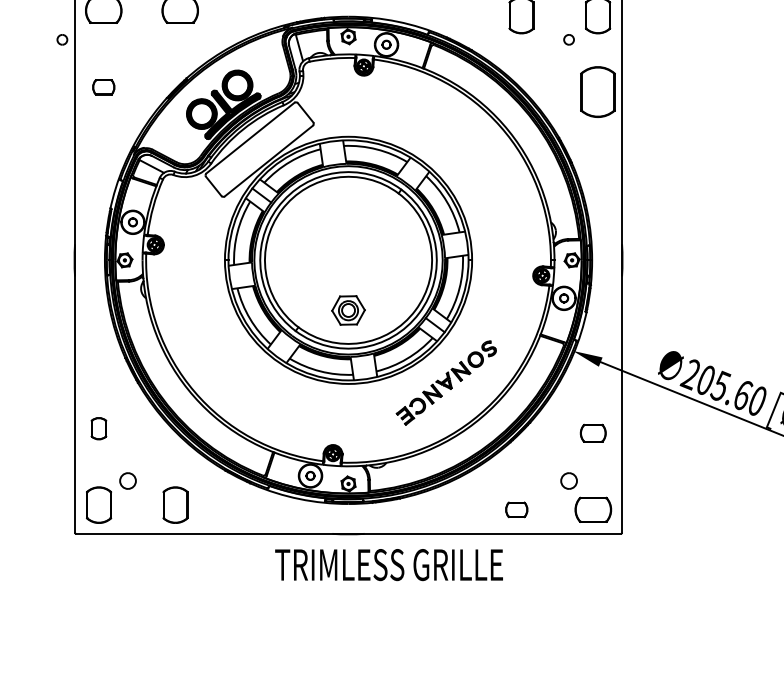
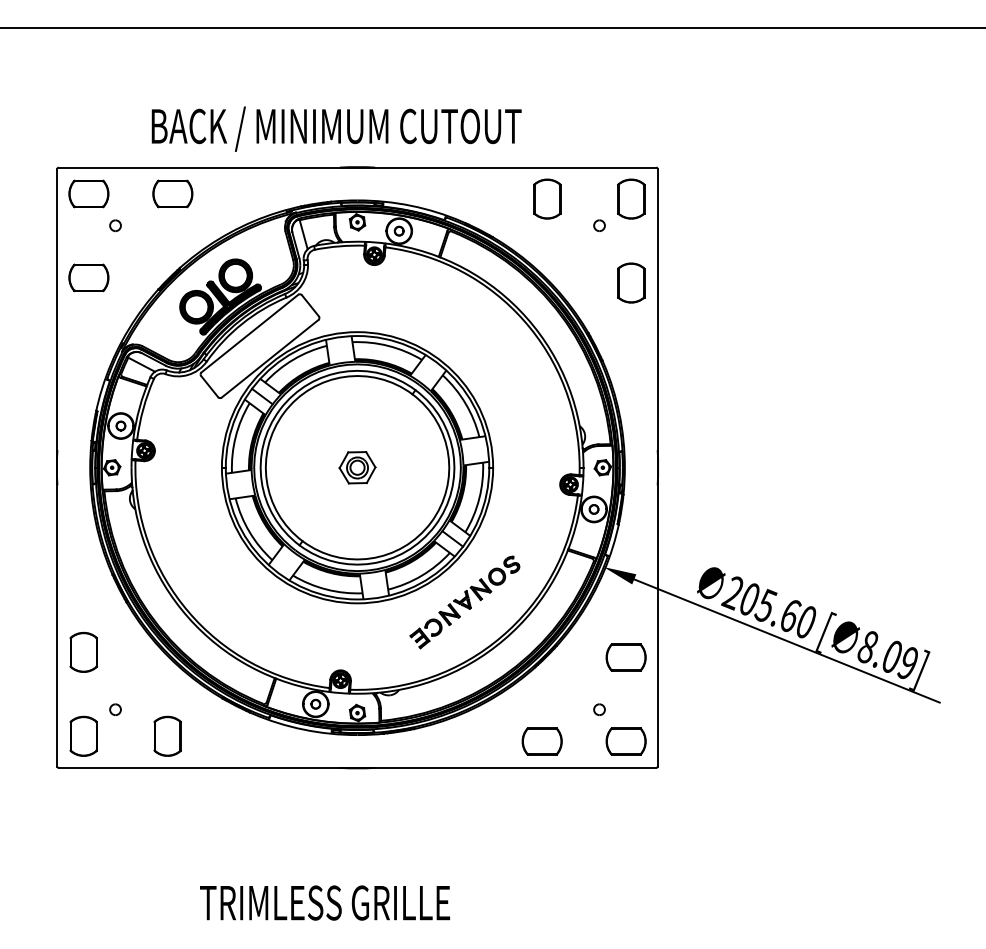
part: (62, 39) -> (115, 225), moved
part: (103, 87) -> (88, 277), size x1.67
part: (598, 91) -> (631, 282), size x0.71
part: (348, 310) -> (357, 467), moved
part: (98, 428) -> (83, 652), size x1.67
part: (592, 433) -> (625, 657), size x1.43
part: (127, 480) -> (115, 709), size x0.62
part: (569, 480) -> (599, 709), size x0.62
part: (516, 509) -> (541, 741), size x1.67
text: (388, 564) -> (324, 902), moved

